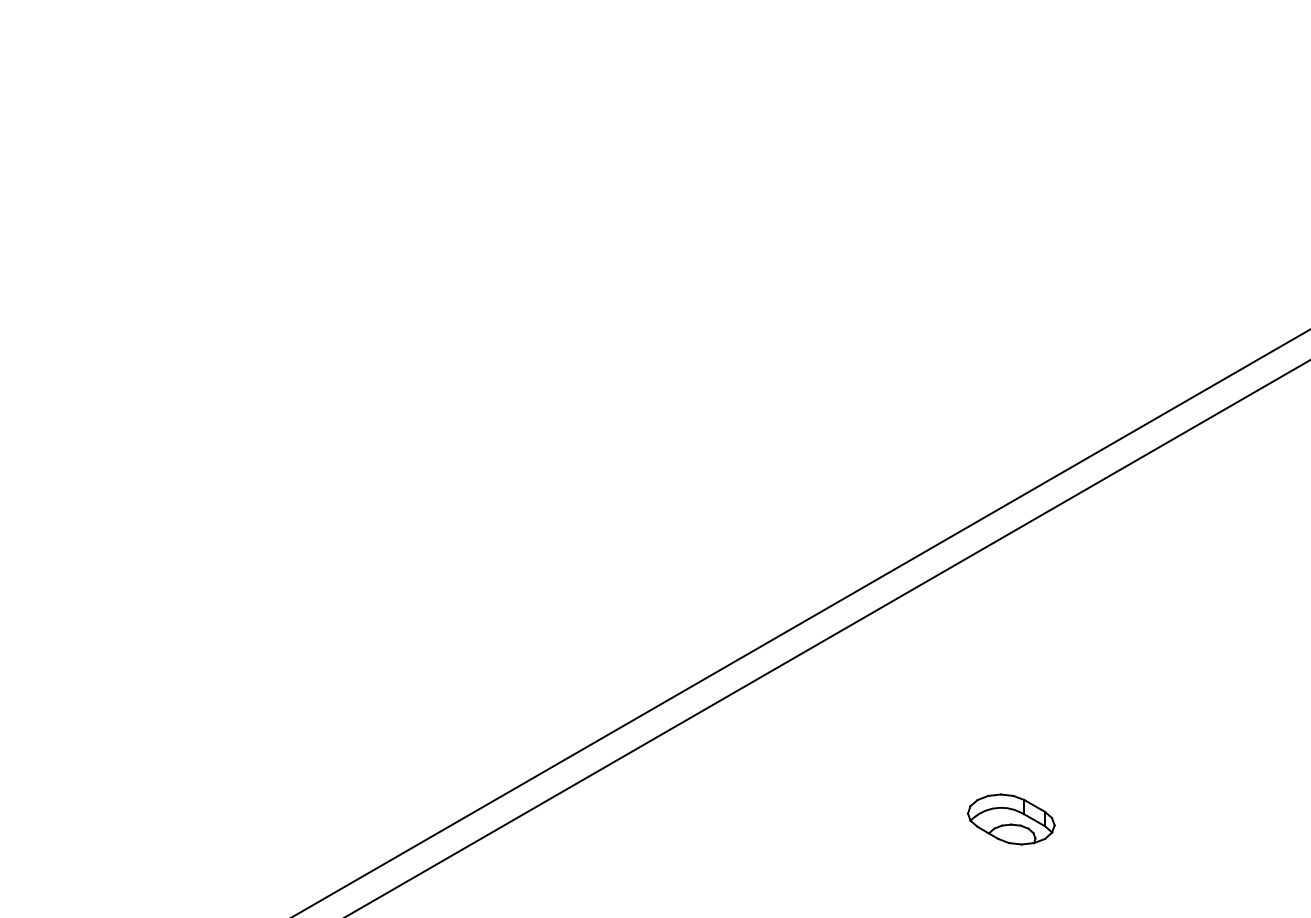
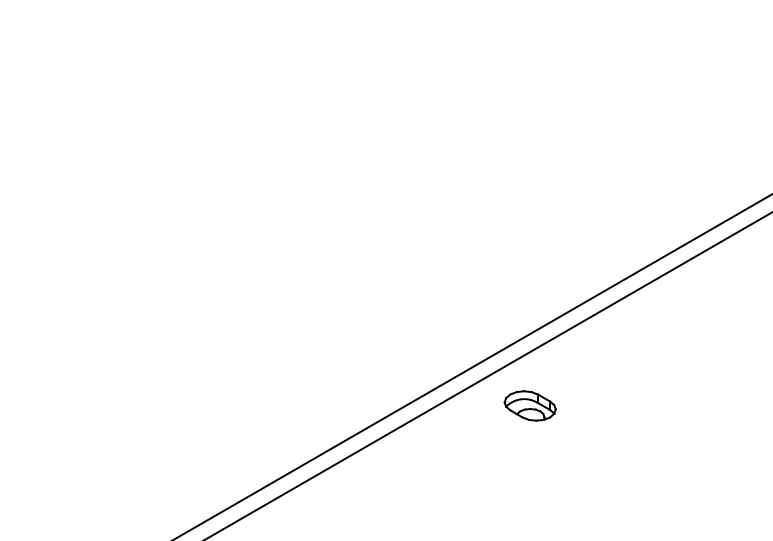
part: (1010, 818) -> (529, 405), moved

